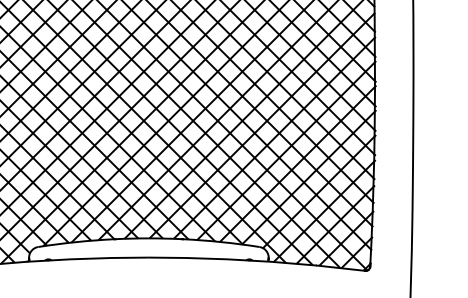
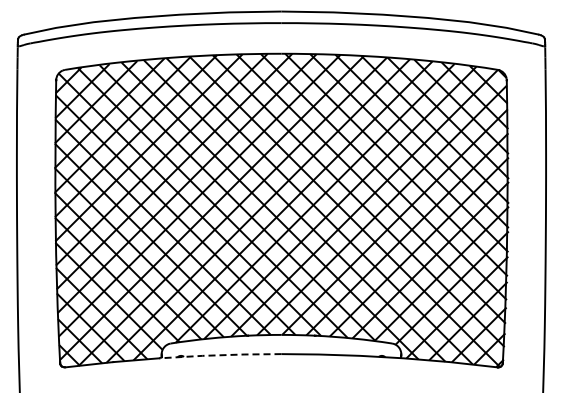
line: (87, 258) -> (220, 355), solid -> dashed

